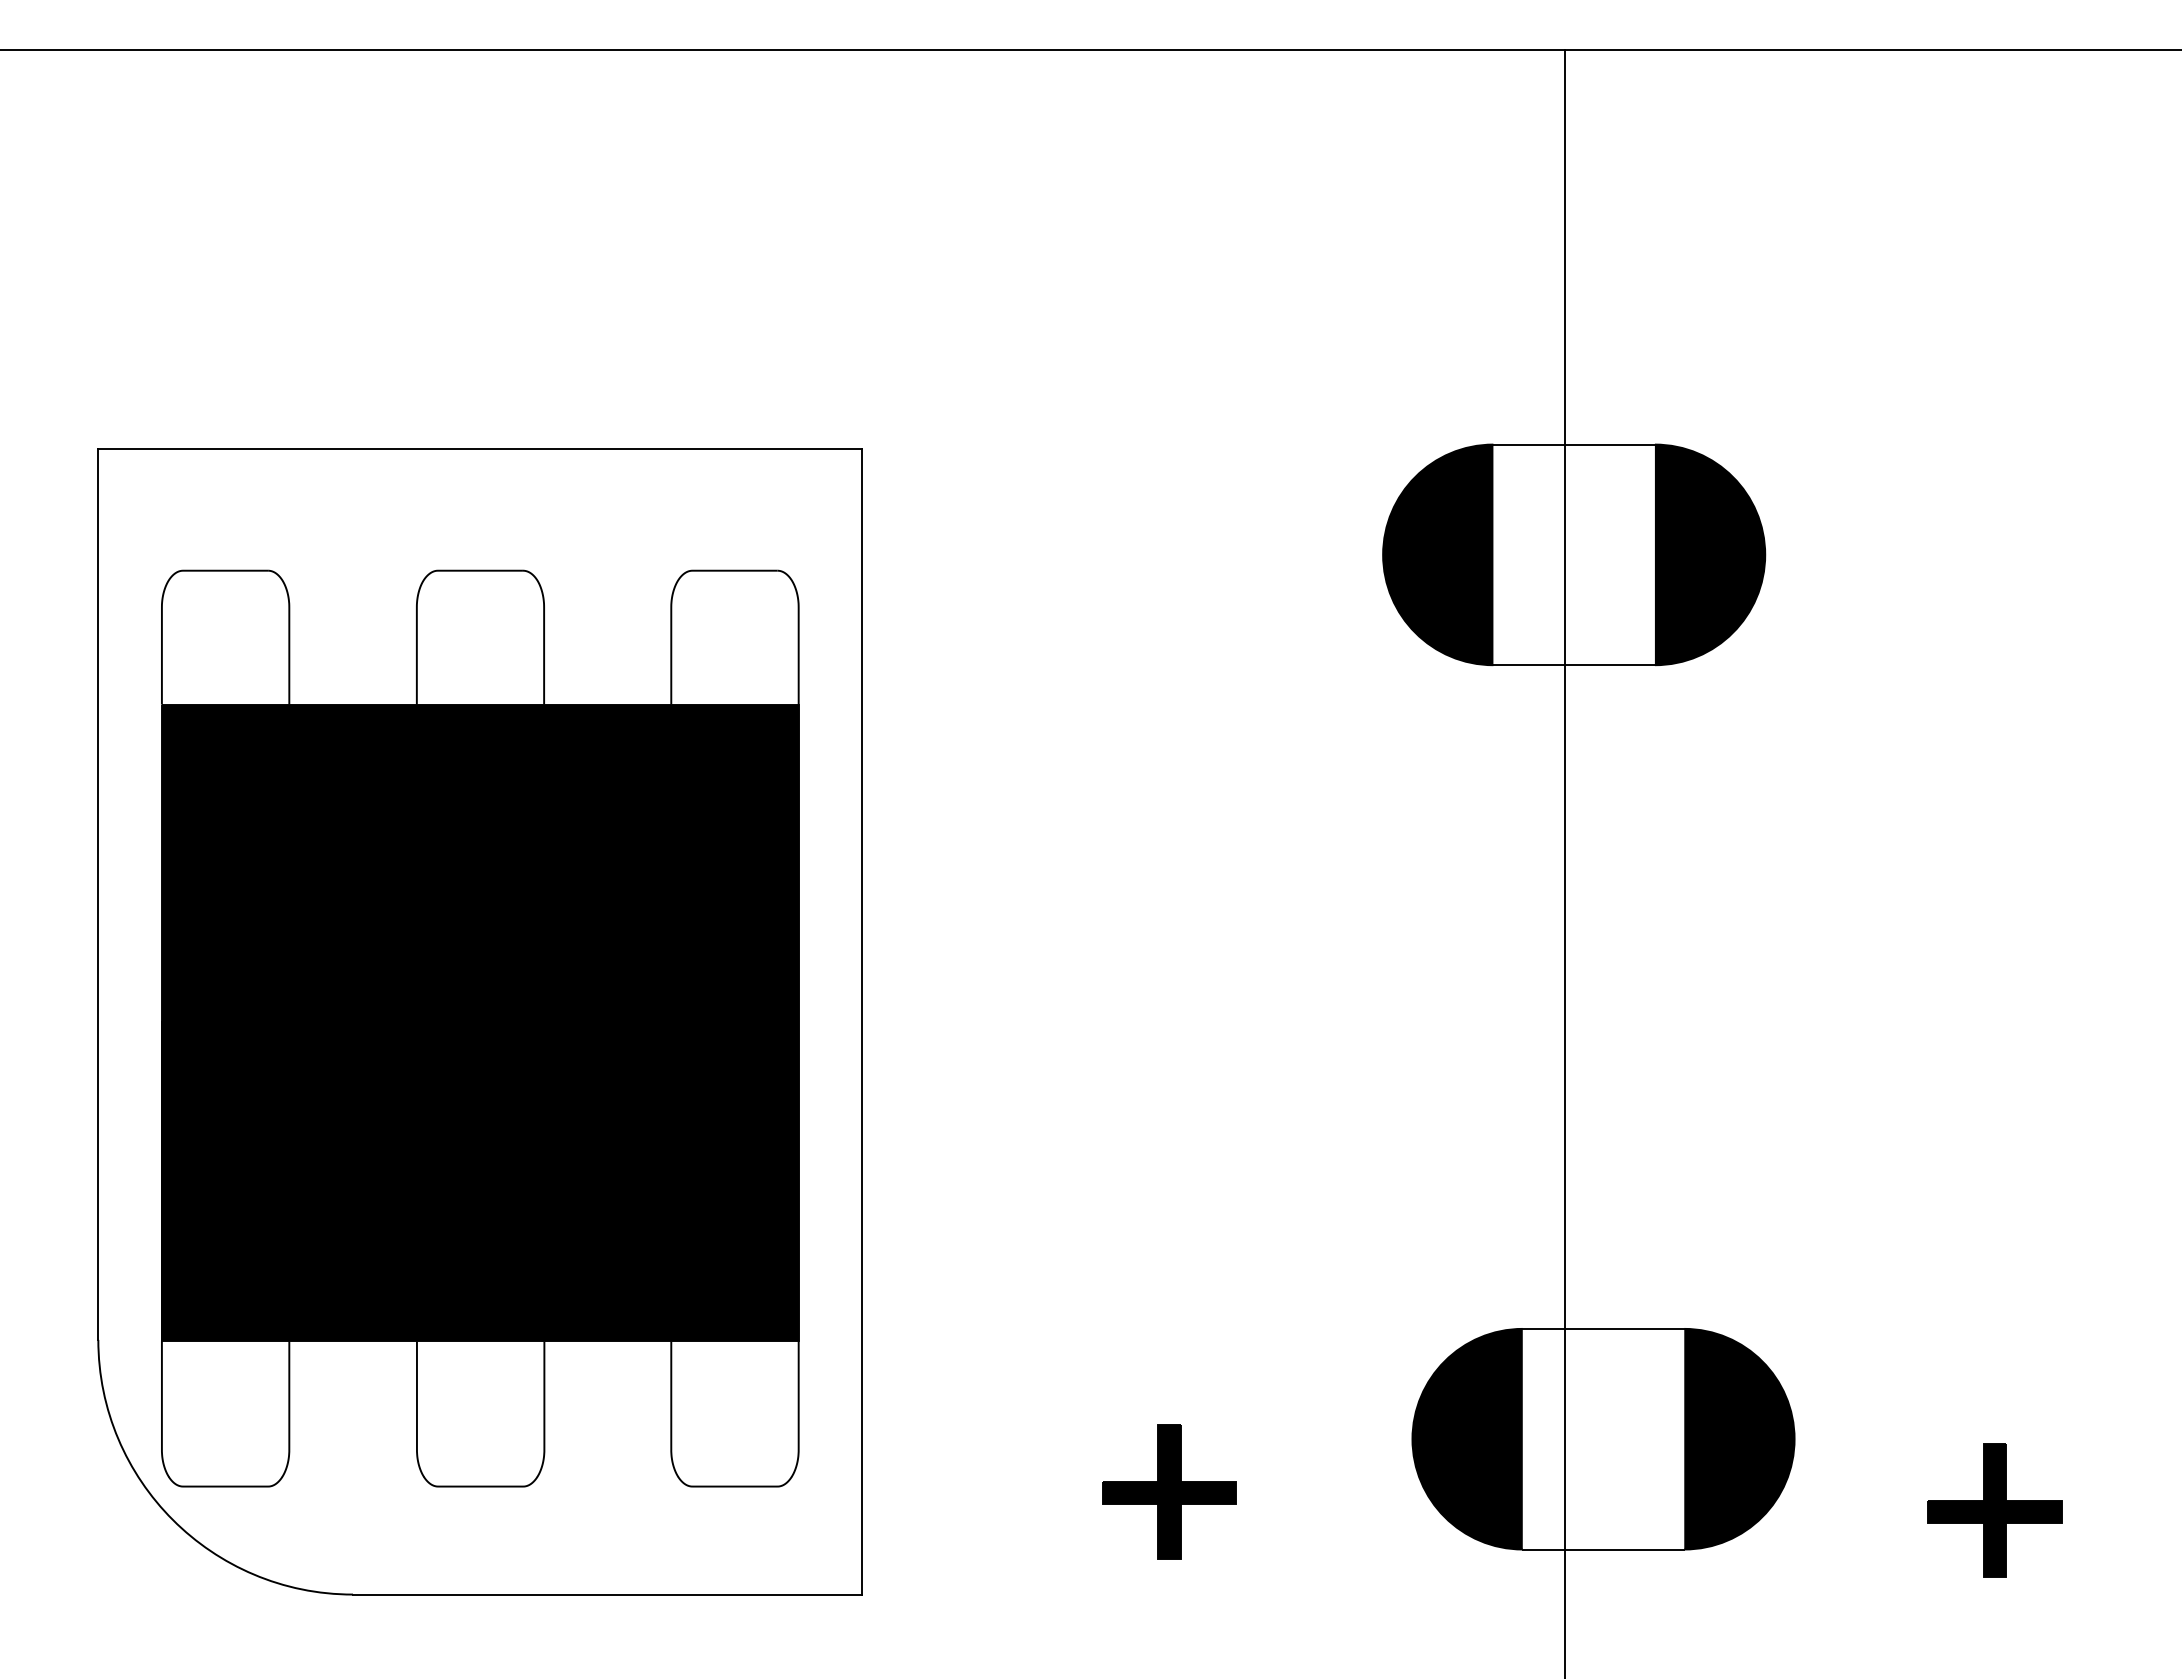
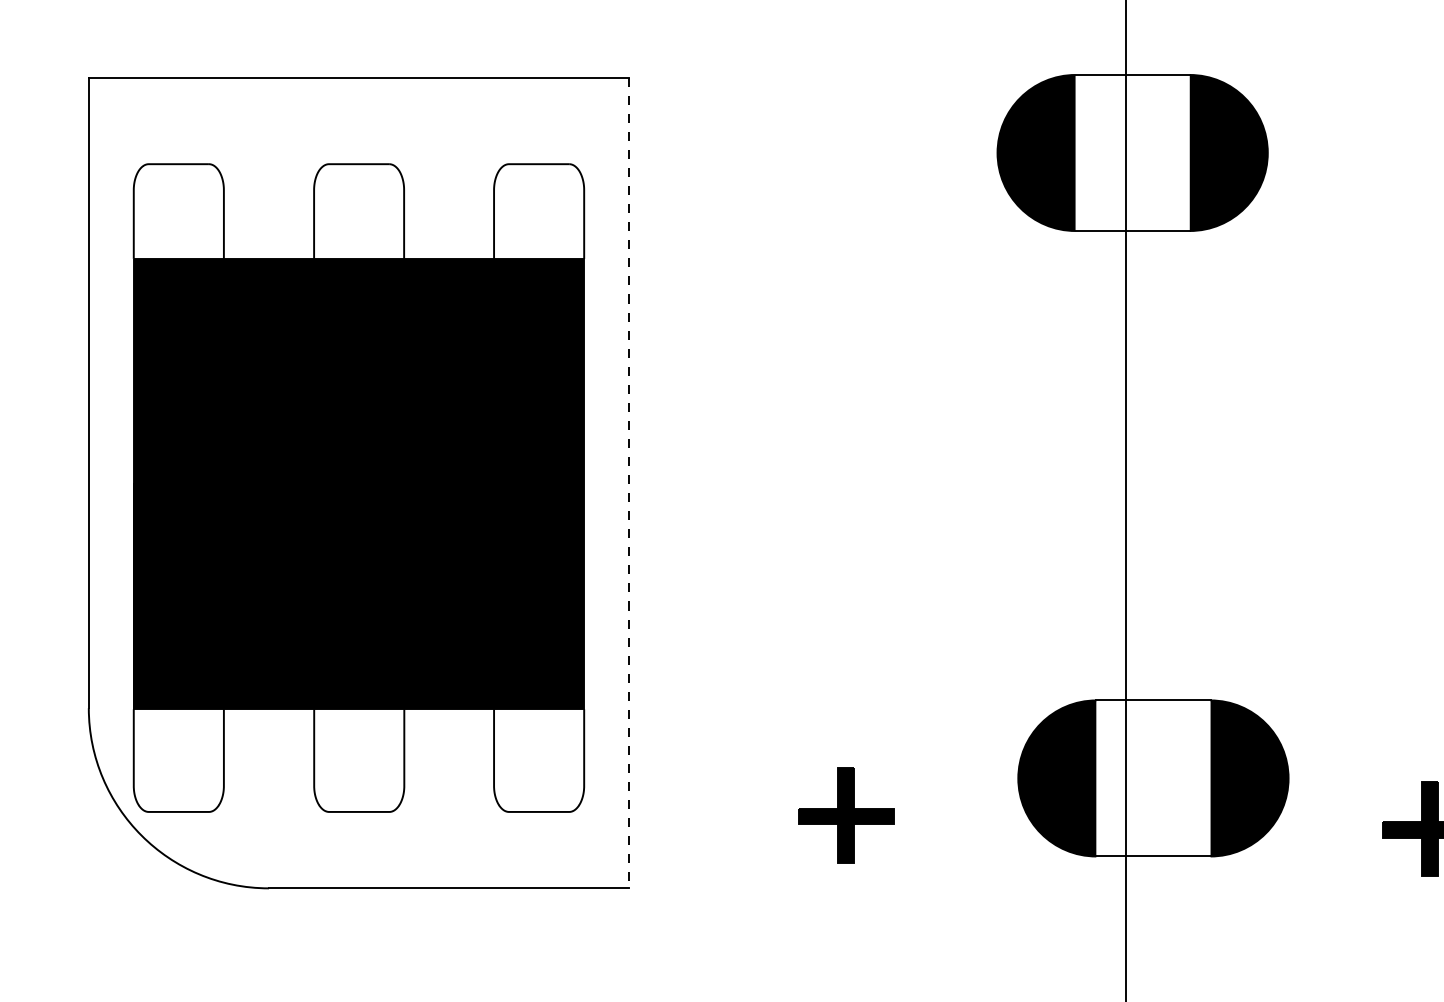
line: (862, 1022) -> (629, 483), solid -> dashed

